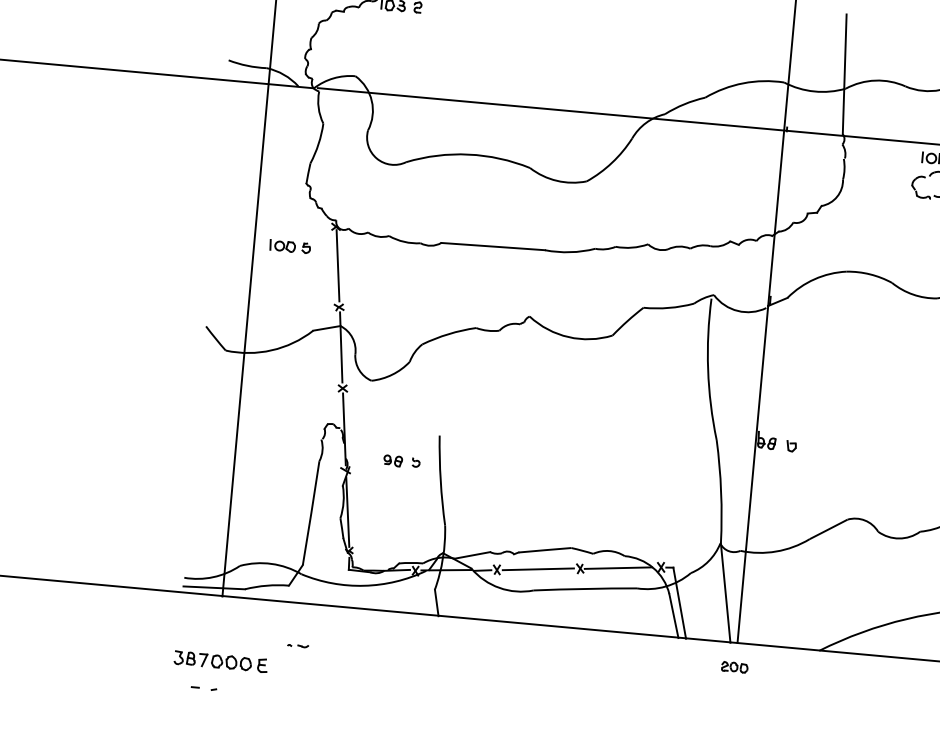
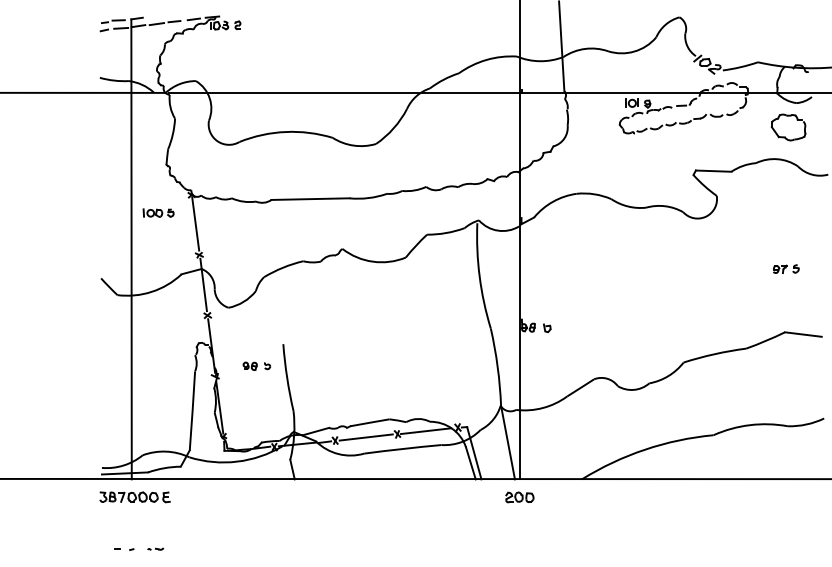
part: (297, 645) -> (155, 548), moved
part: (220, 661) -> (134, 497), moved
part: (734, 667) -> (519, 497), size x1.43

